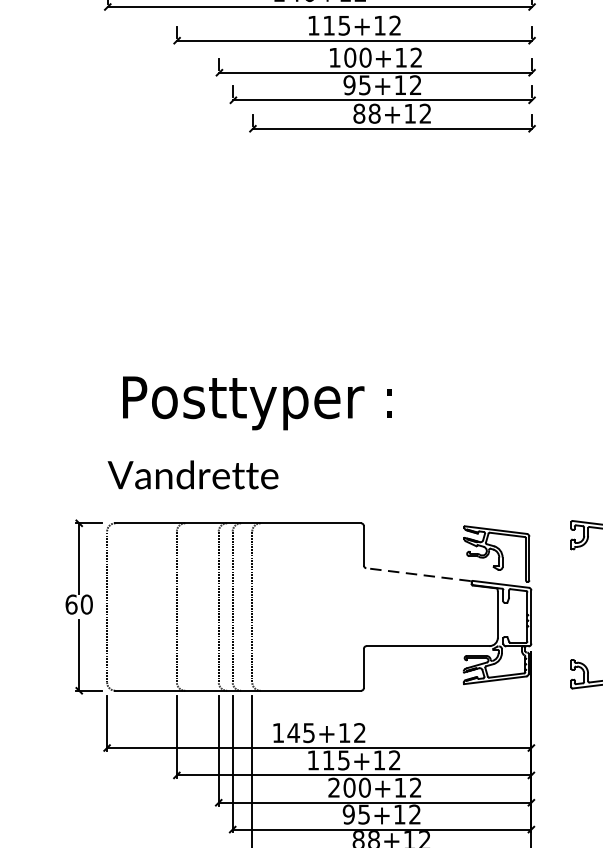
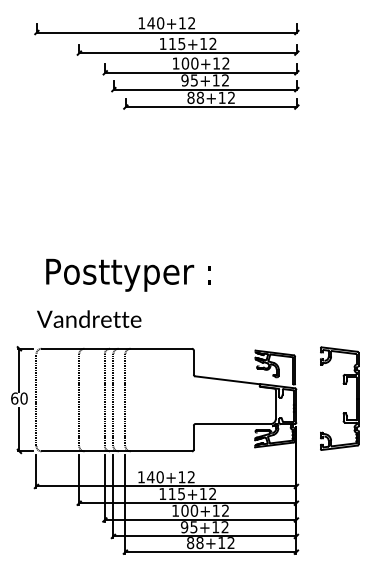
line: (417, 575) -> (226, 380), dashed -> solid
text: (307, 733) -> (159, 477), 145+12 -> 140+12
text: (334, 787) -> (175, 510), 200+12 -> 100+12

